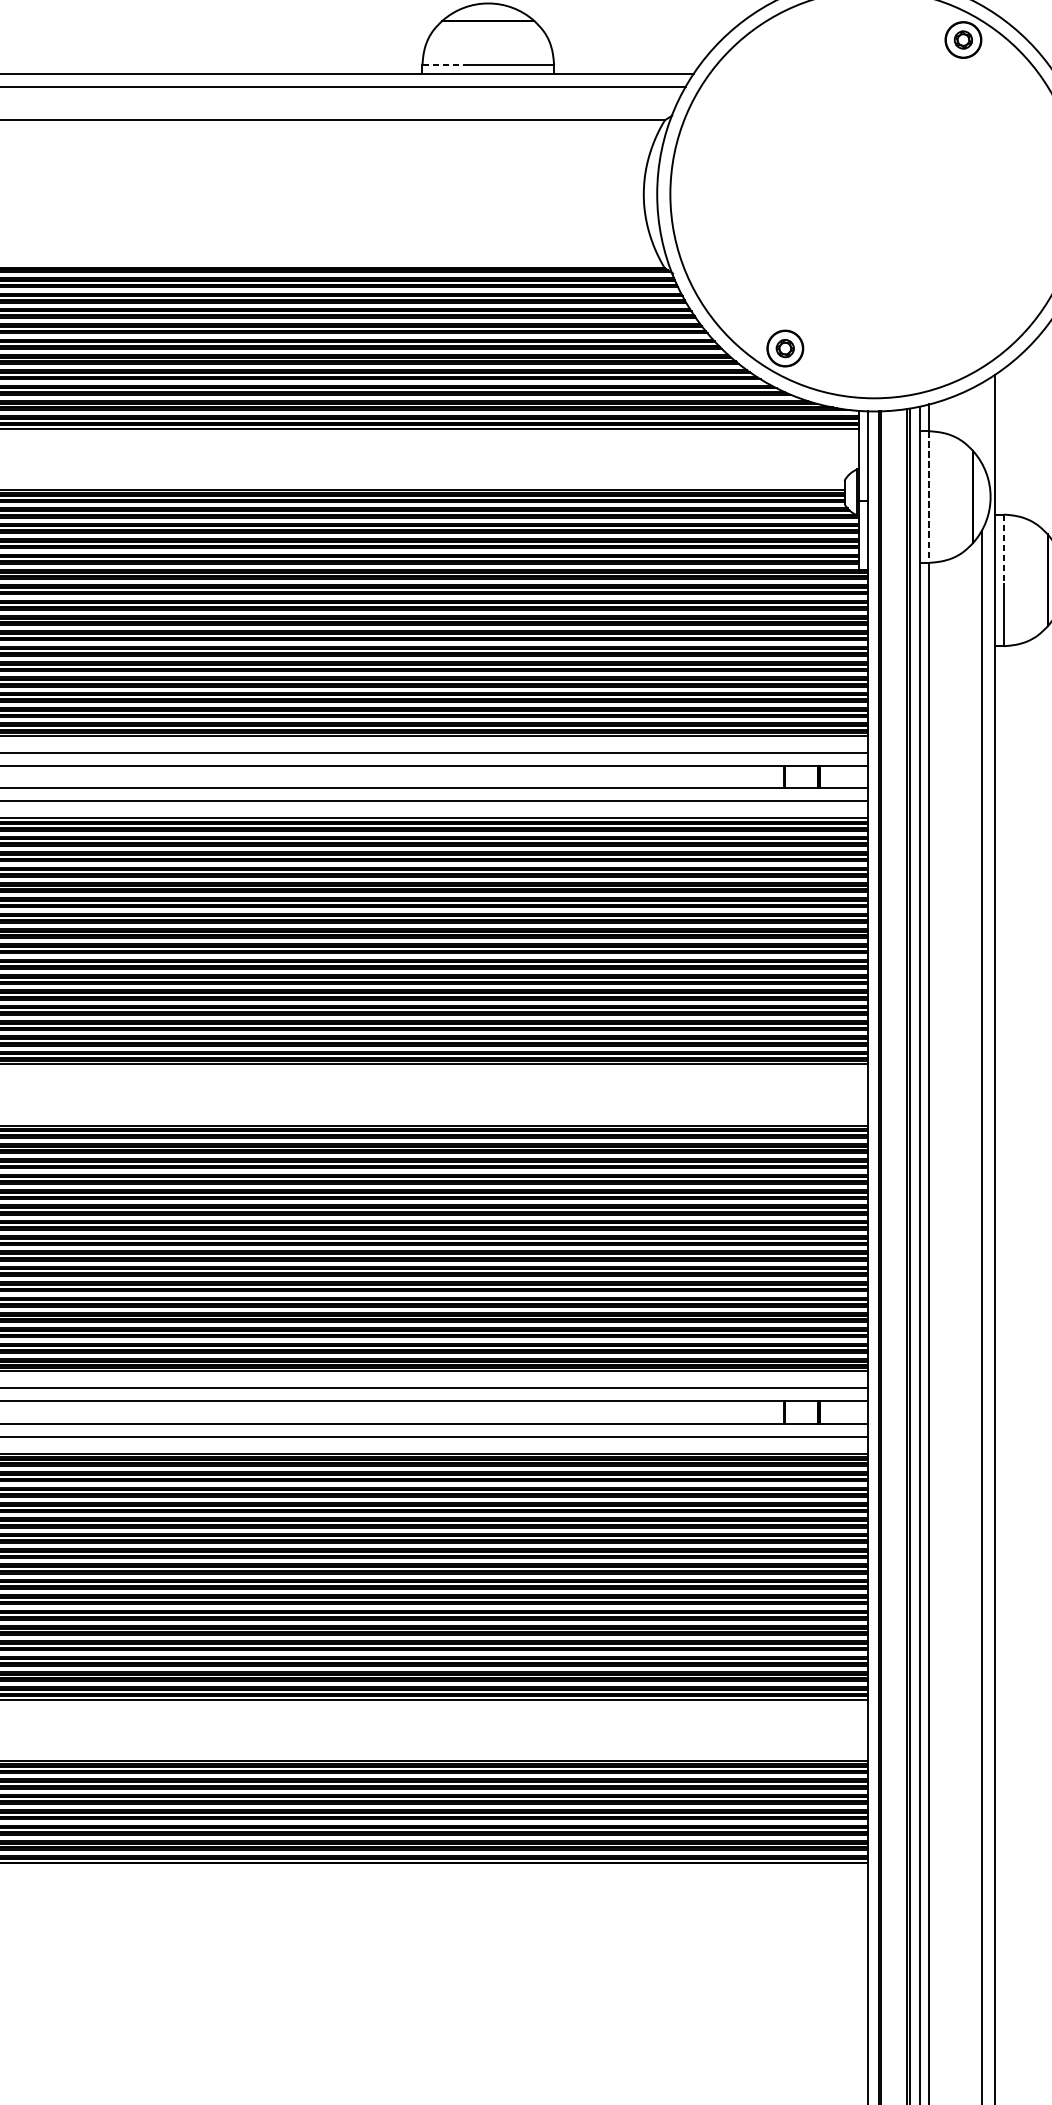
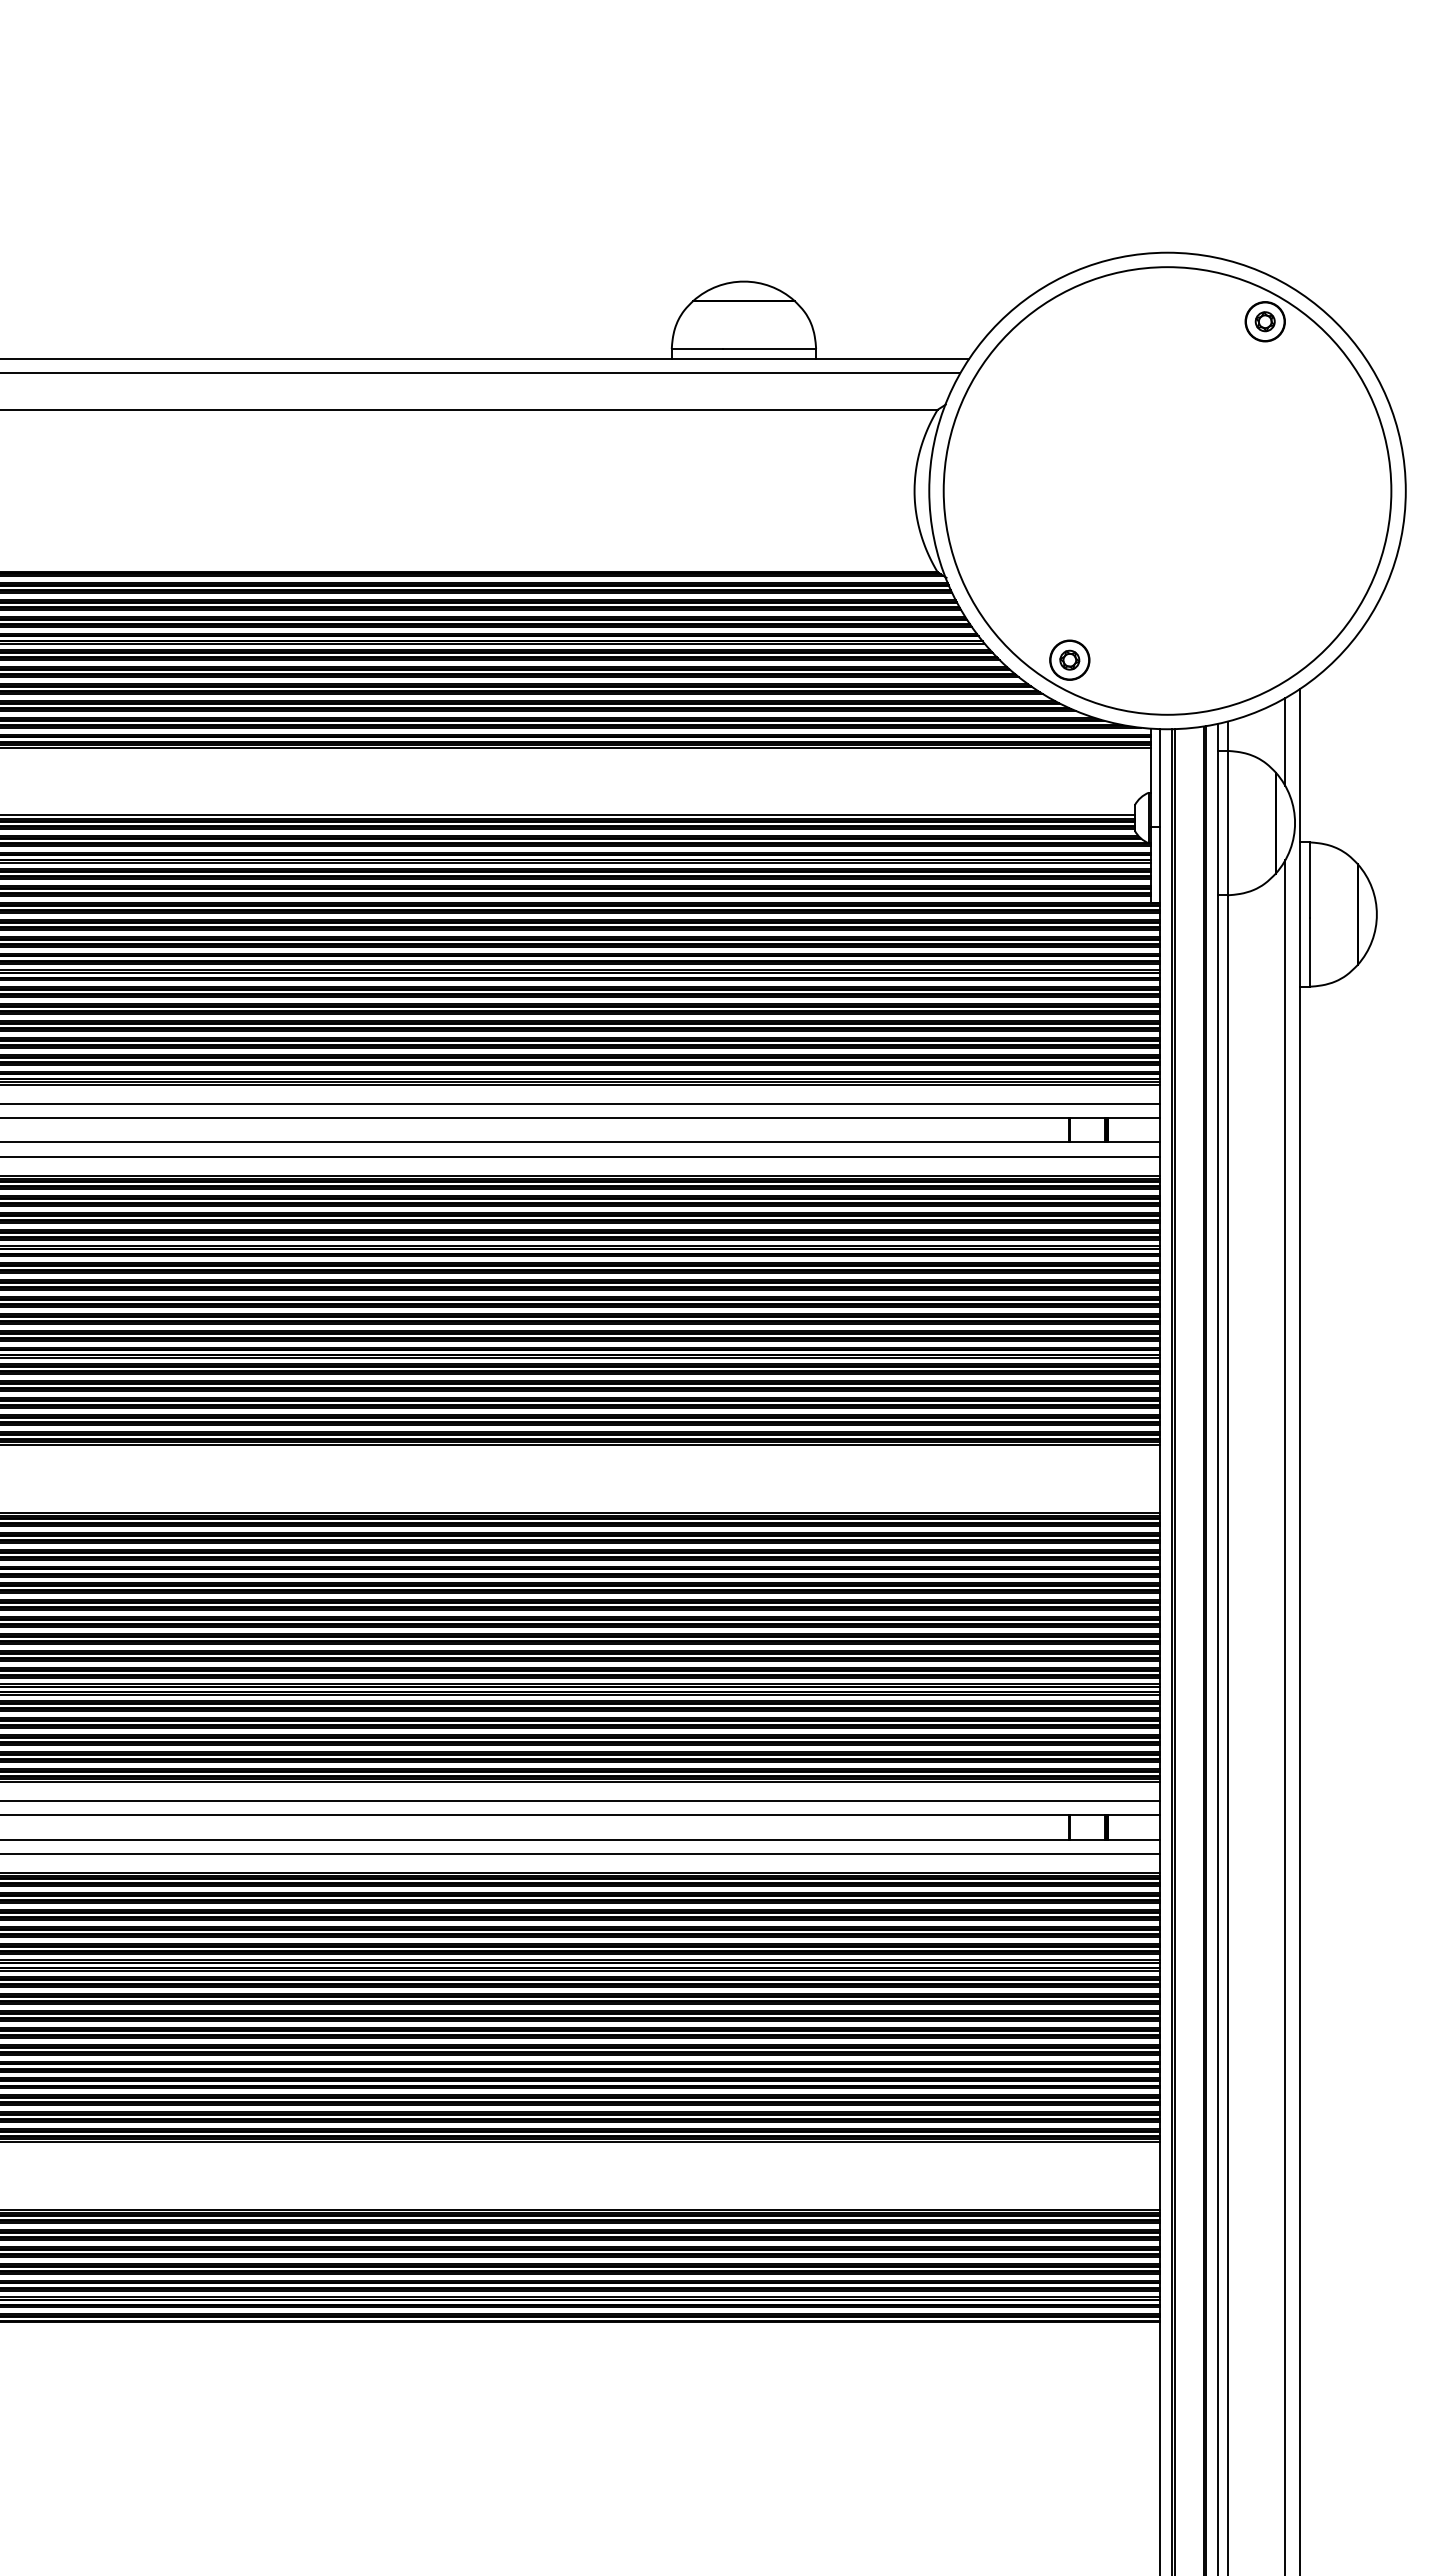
line: (445, 64) -> (697, 348), dashed -> solid
line: (981, 423) -> (1285, 742), added
line: (929, 497) -> (1227, 823), dashed -> solid
line: (1003, 549) -> (1309, 880), dashed -> solid

